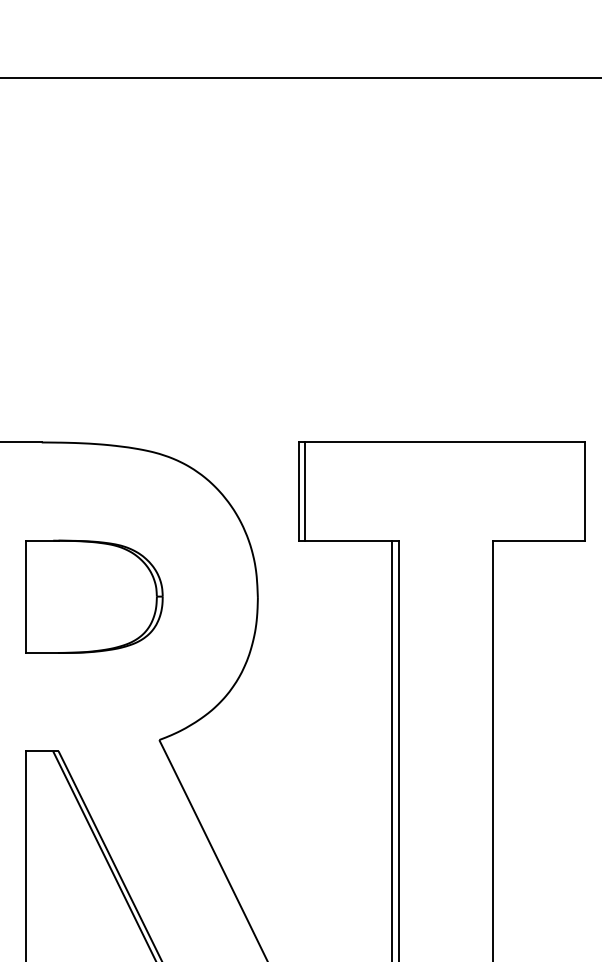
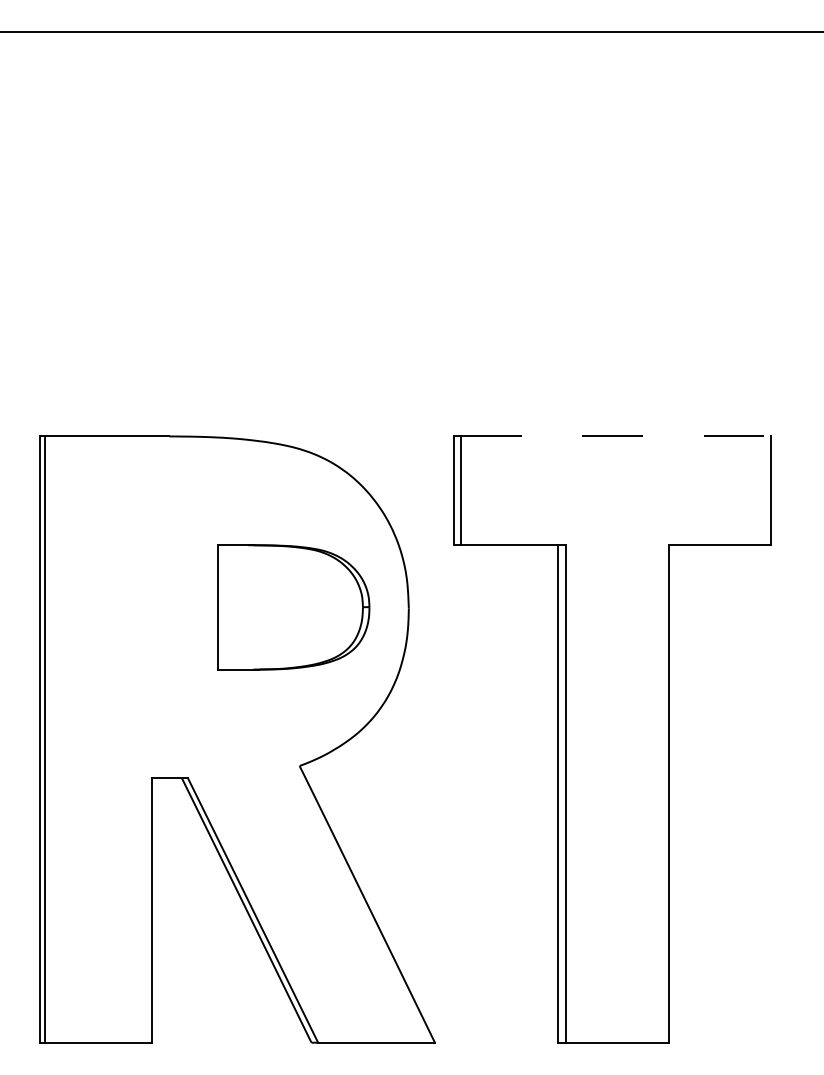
line: (445, 442) -> (616, 436), solid -> dashed
part: (94, 596) -> (293, 607), moved

